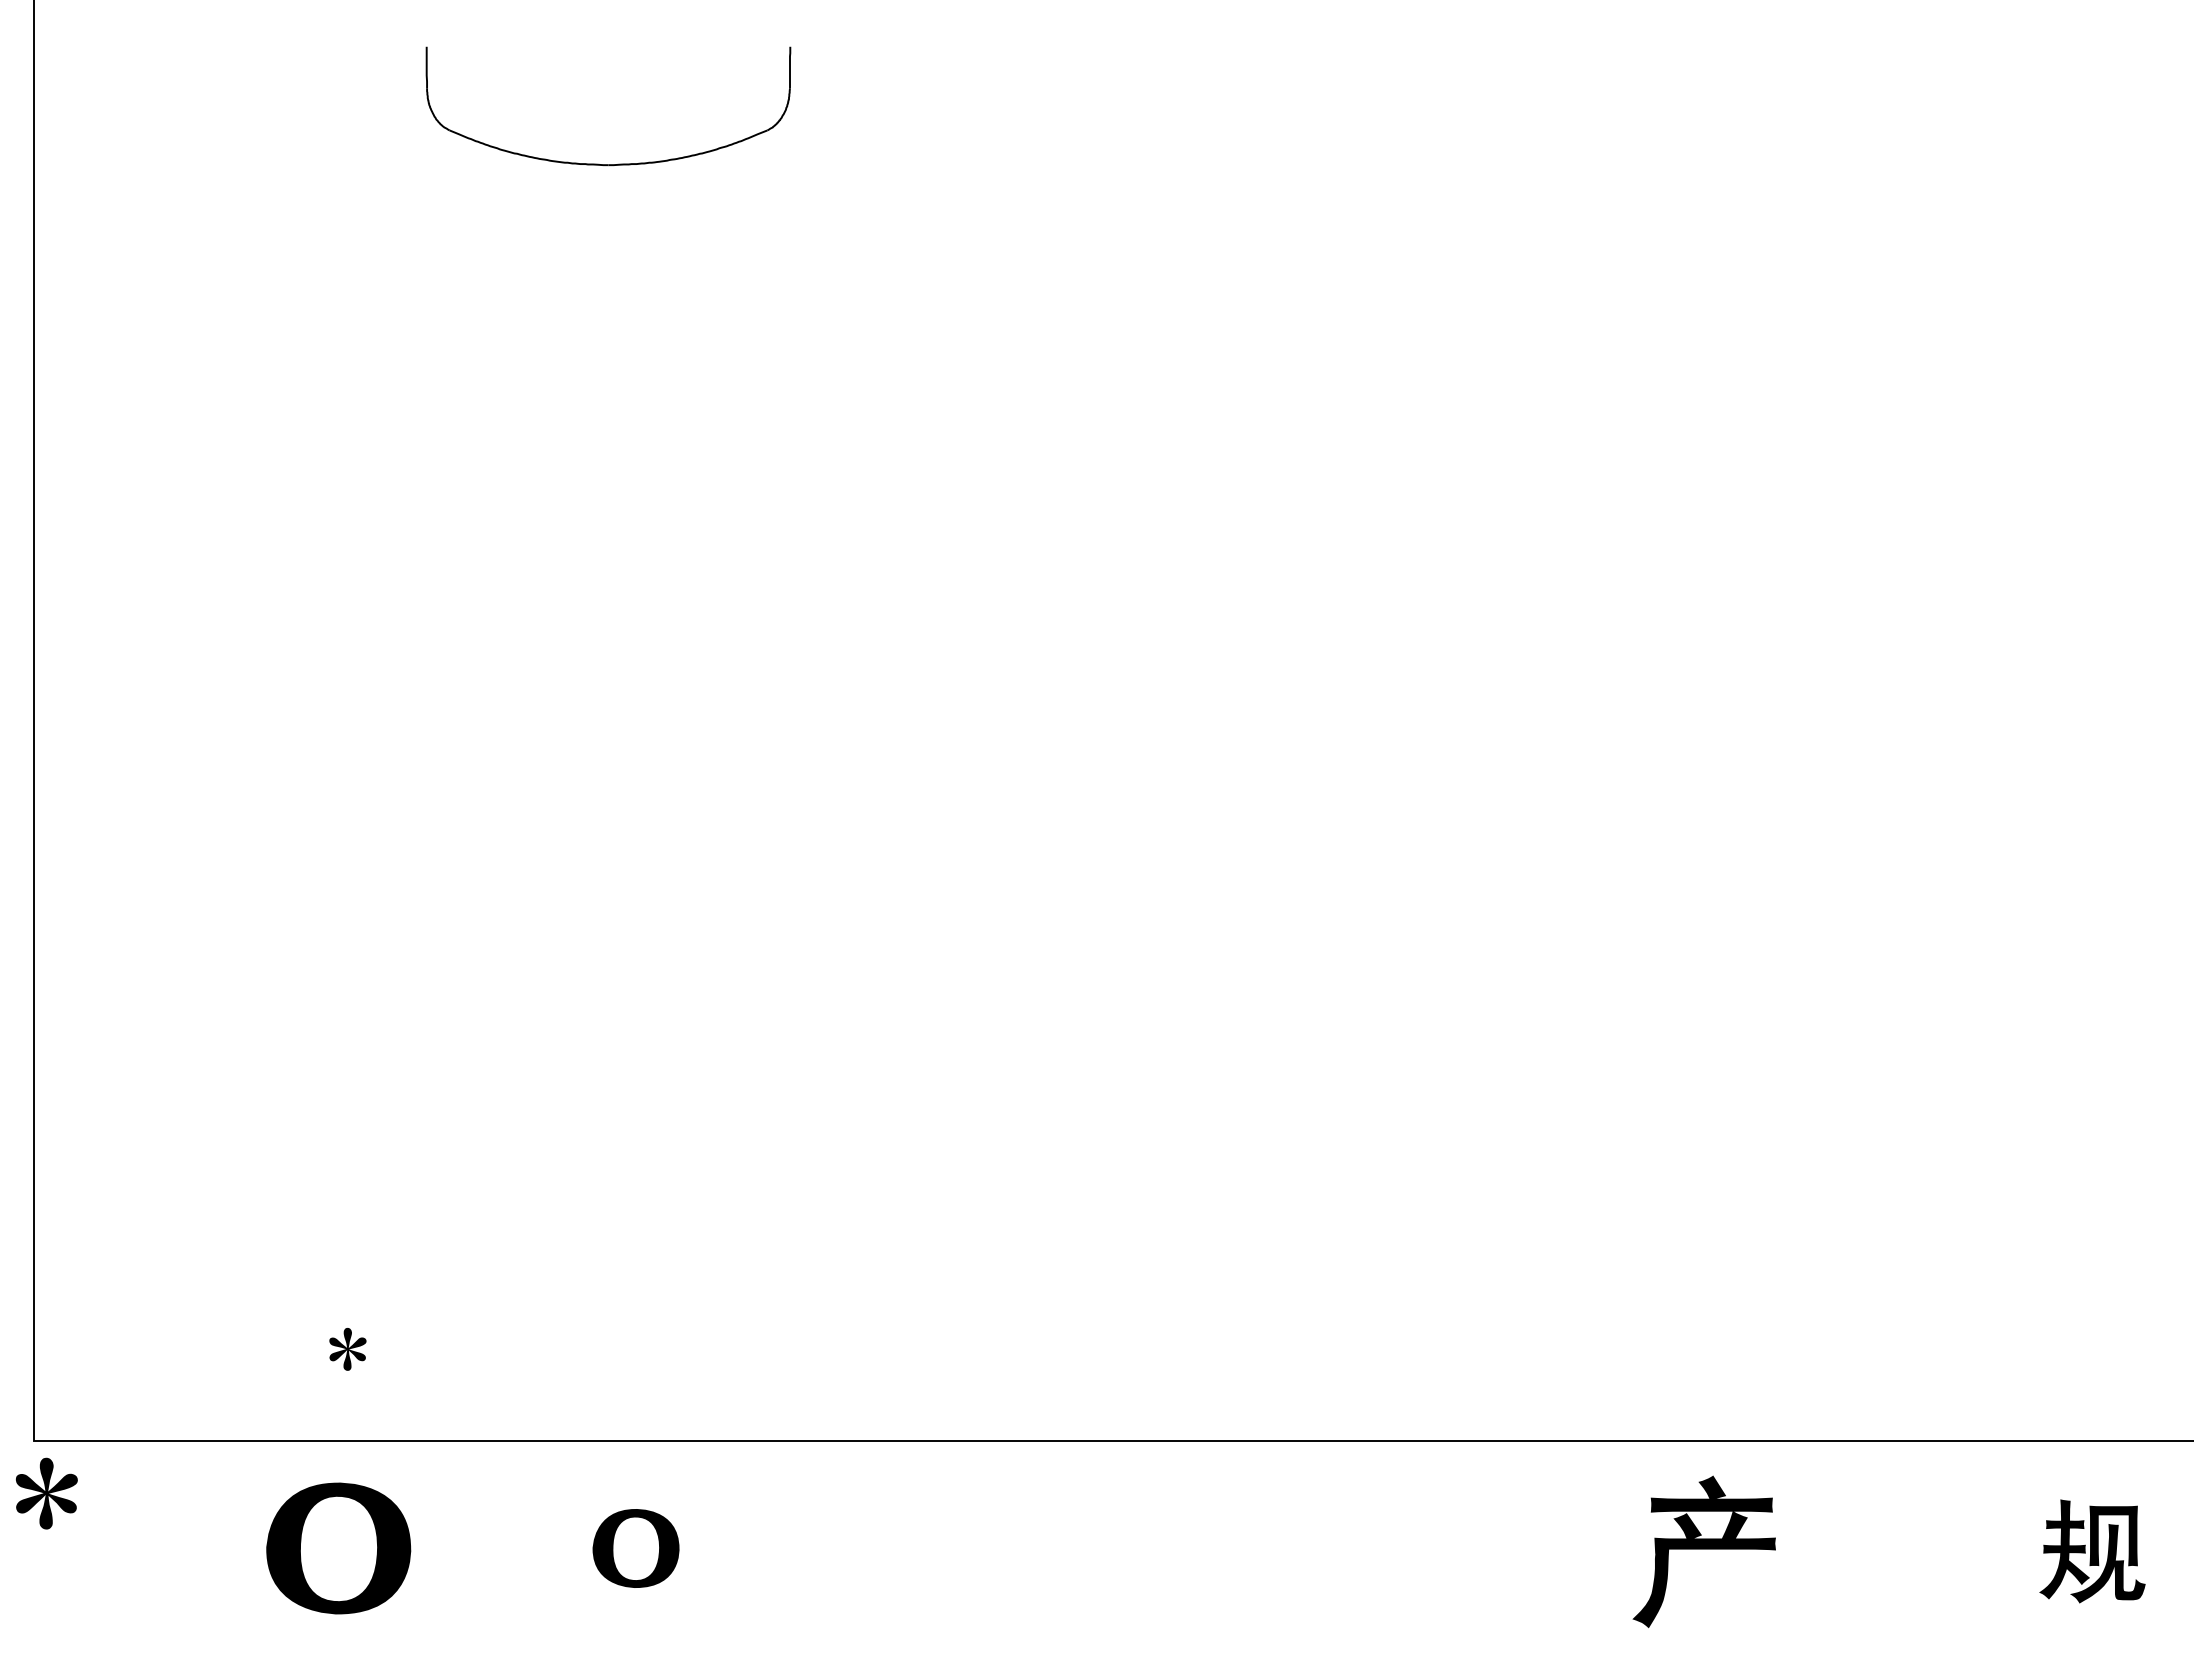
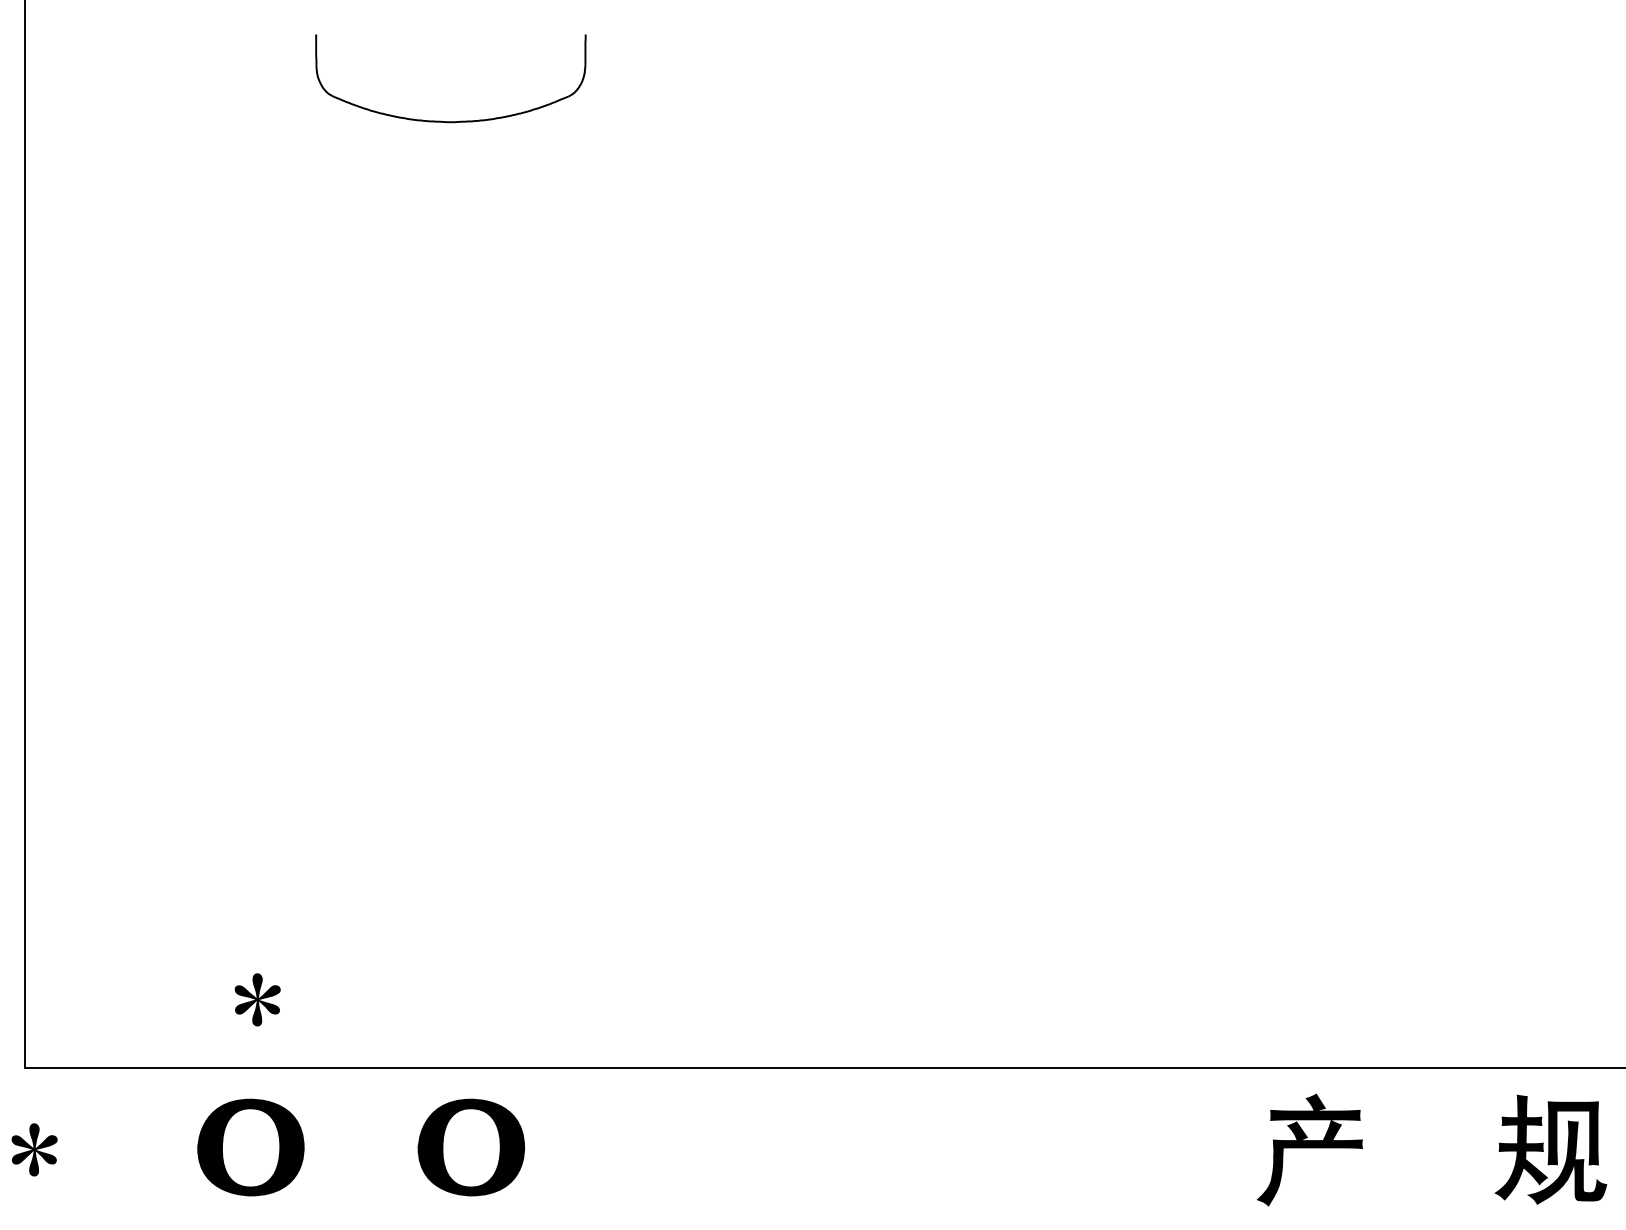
part: (347, 1349) -> (257, 1000), size x1.67
part: (46, 1493) -> (34, 1149), moved
part: (635, 1548) -> (470, 1147), size x1.67
part: (1703, 1551) -> (1309, 1149), moved
part: (2092, 1551) -> (1550, 1149), size x1.43

